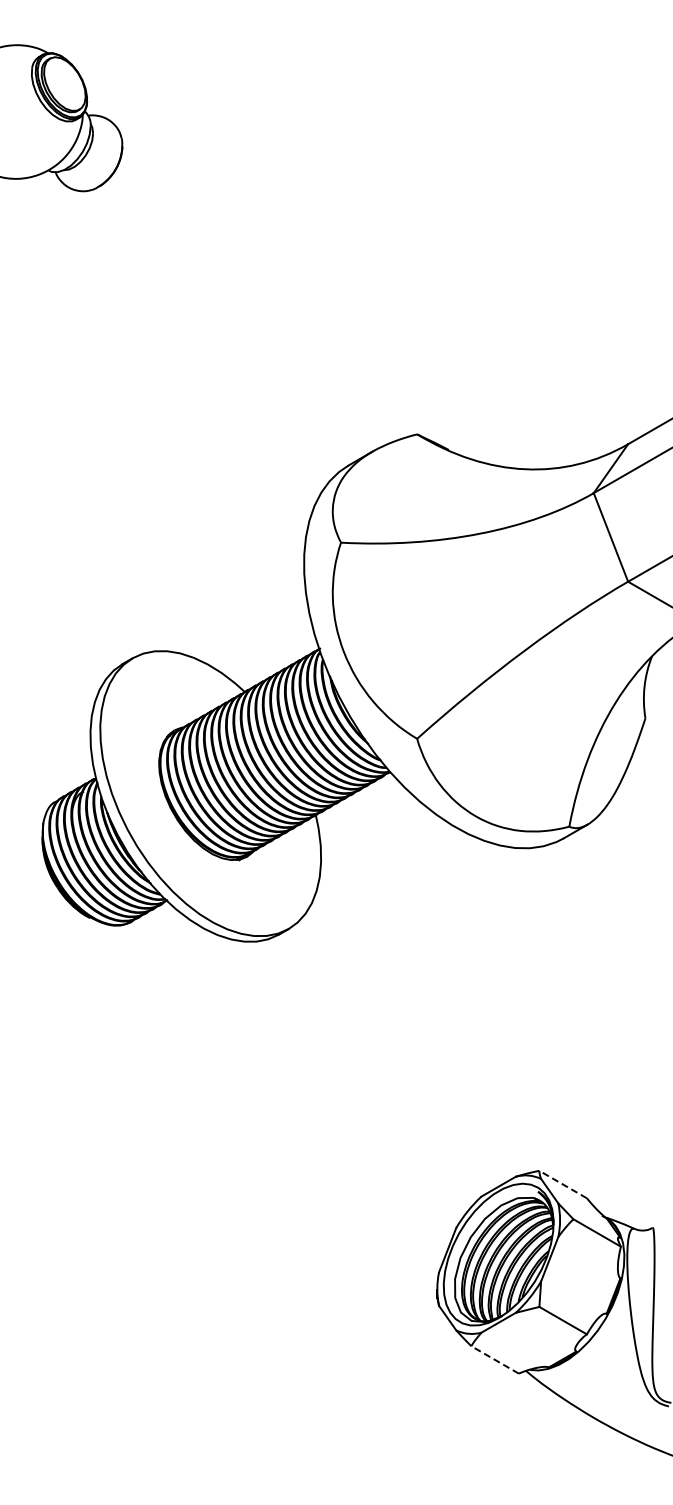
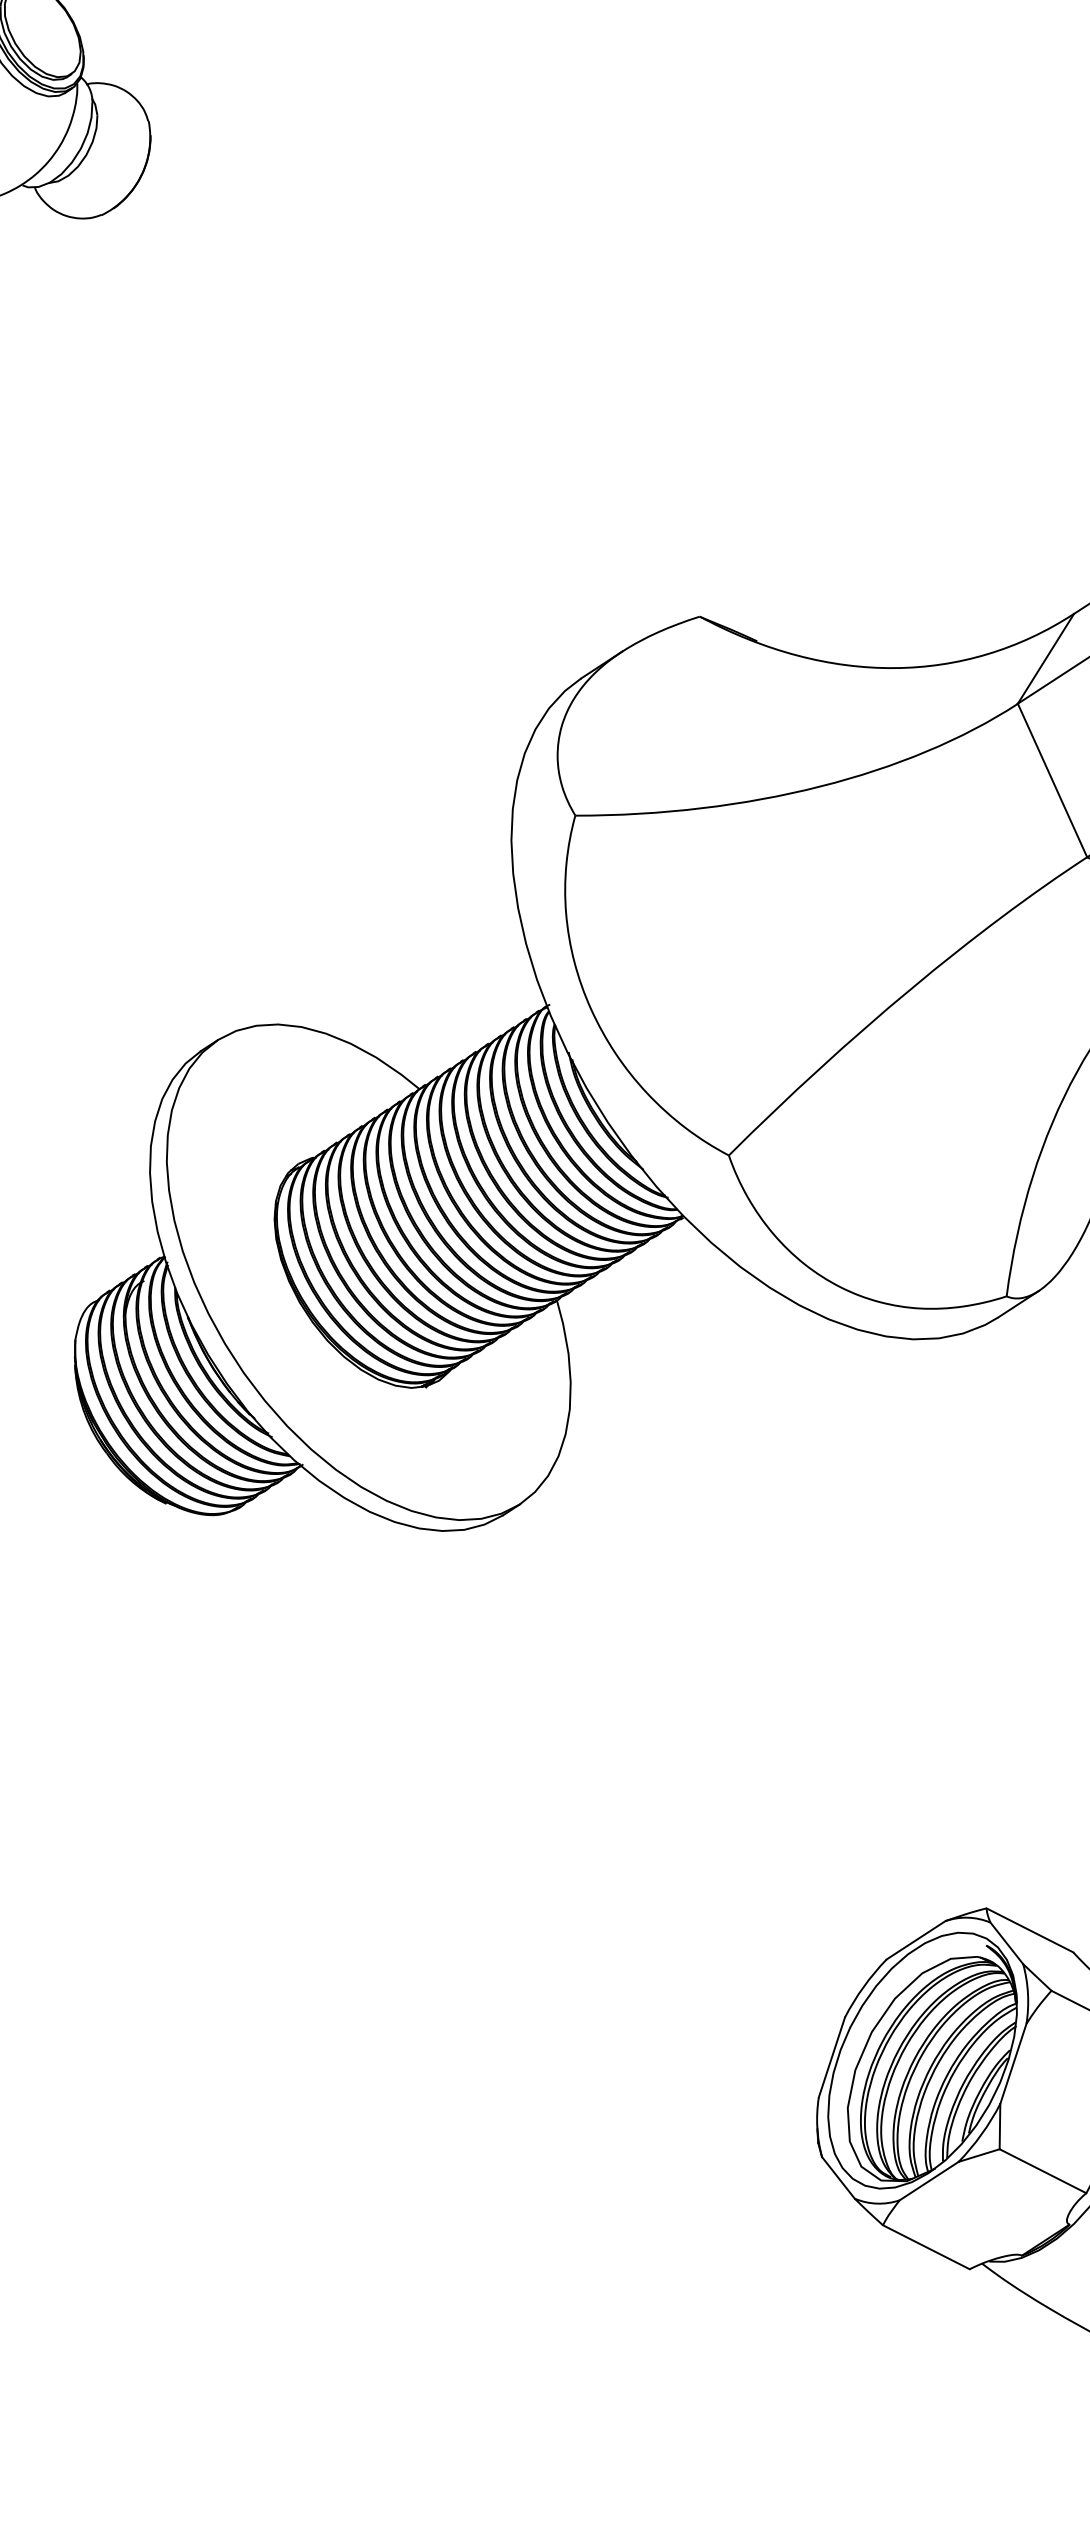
line: (562, 1184) -> (1028, 1930), dashed -> solid
line: (494, 1359) -> (925, 2246), dashed -> solid

